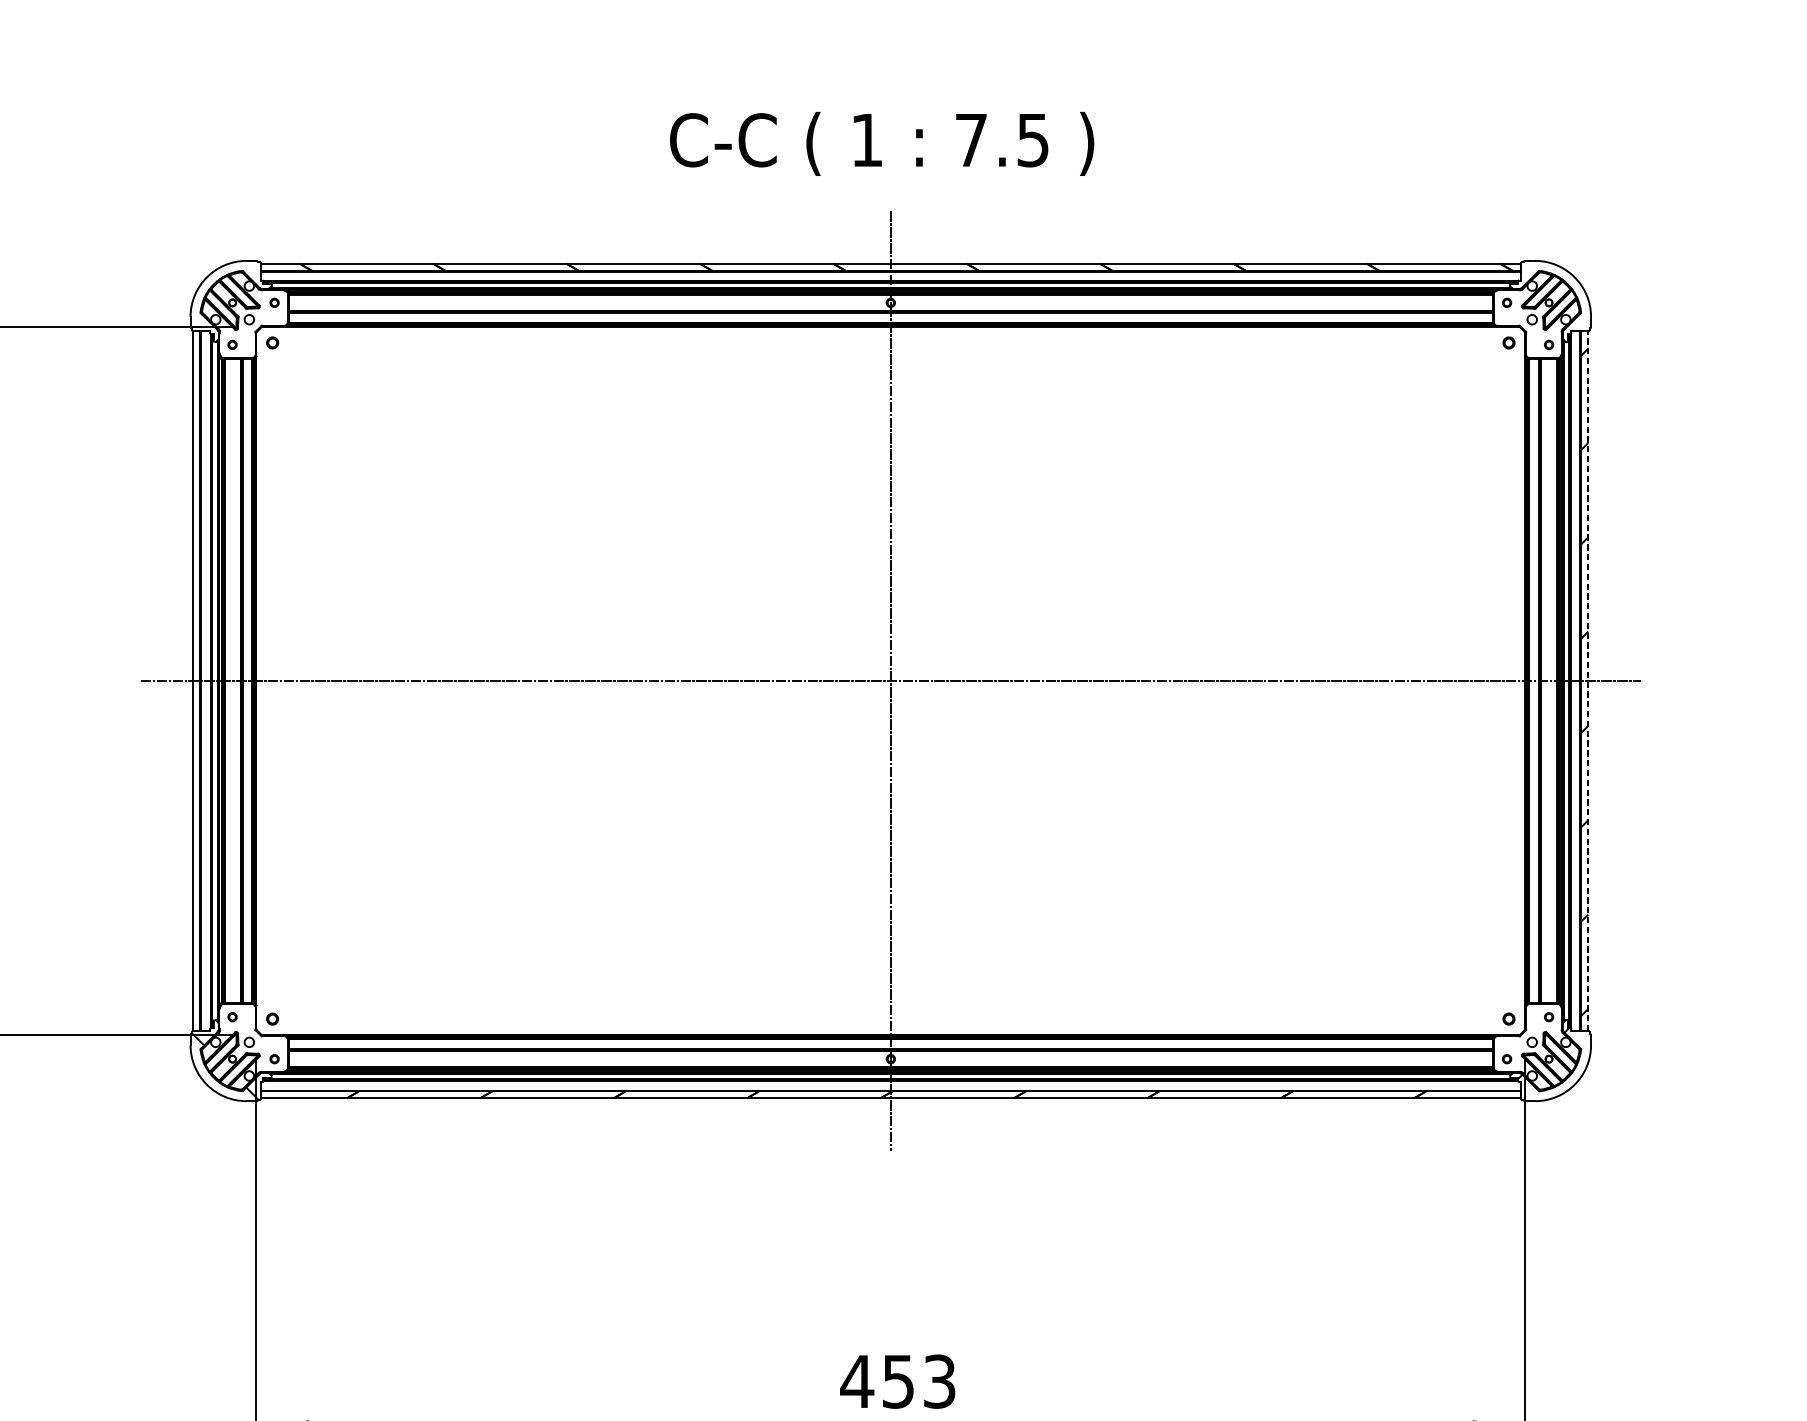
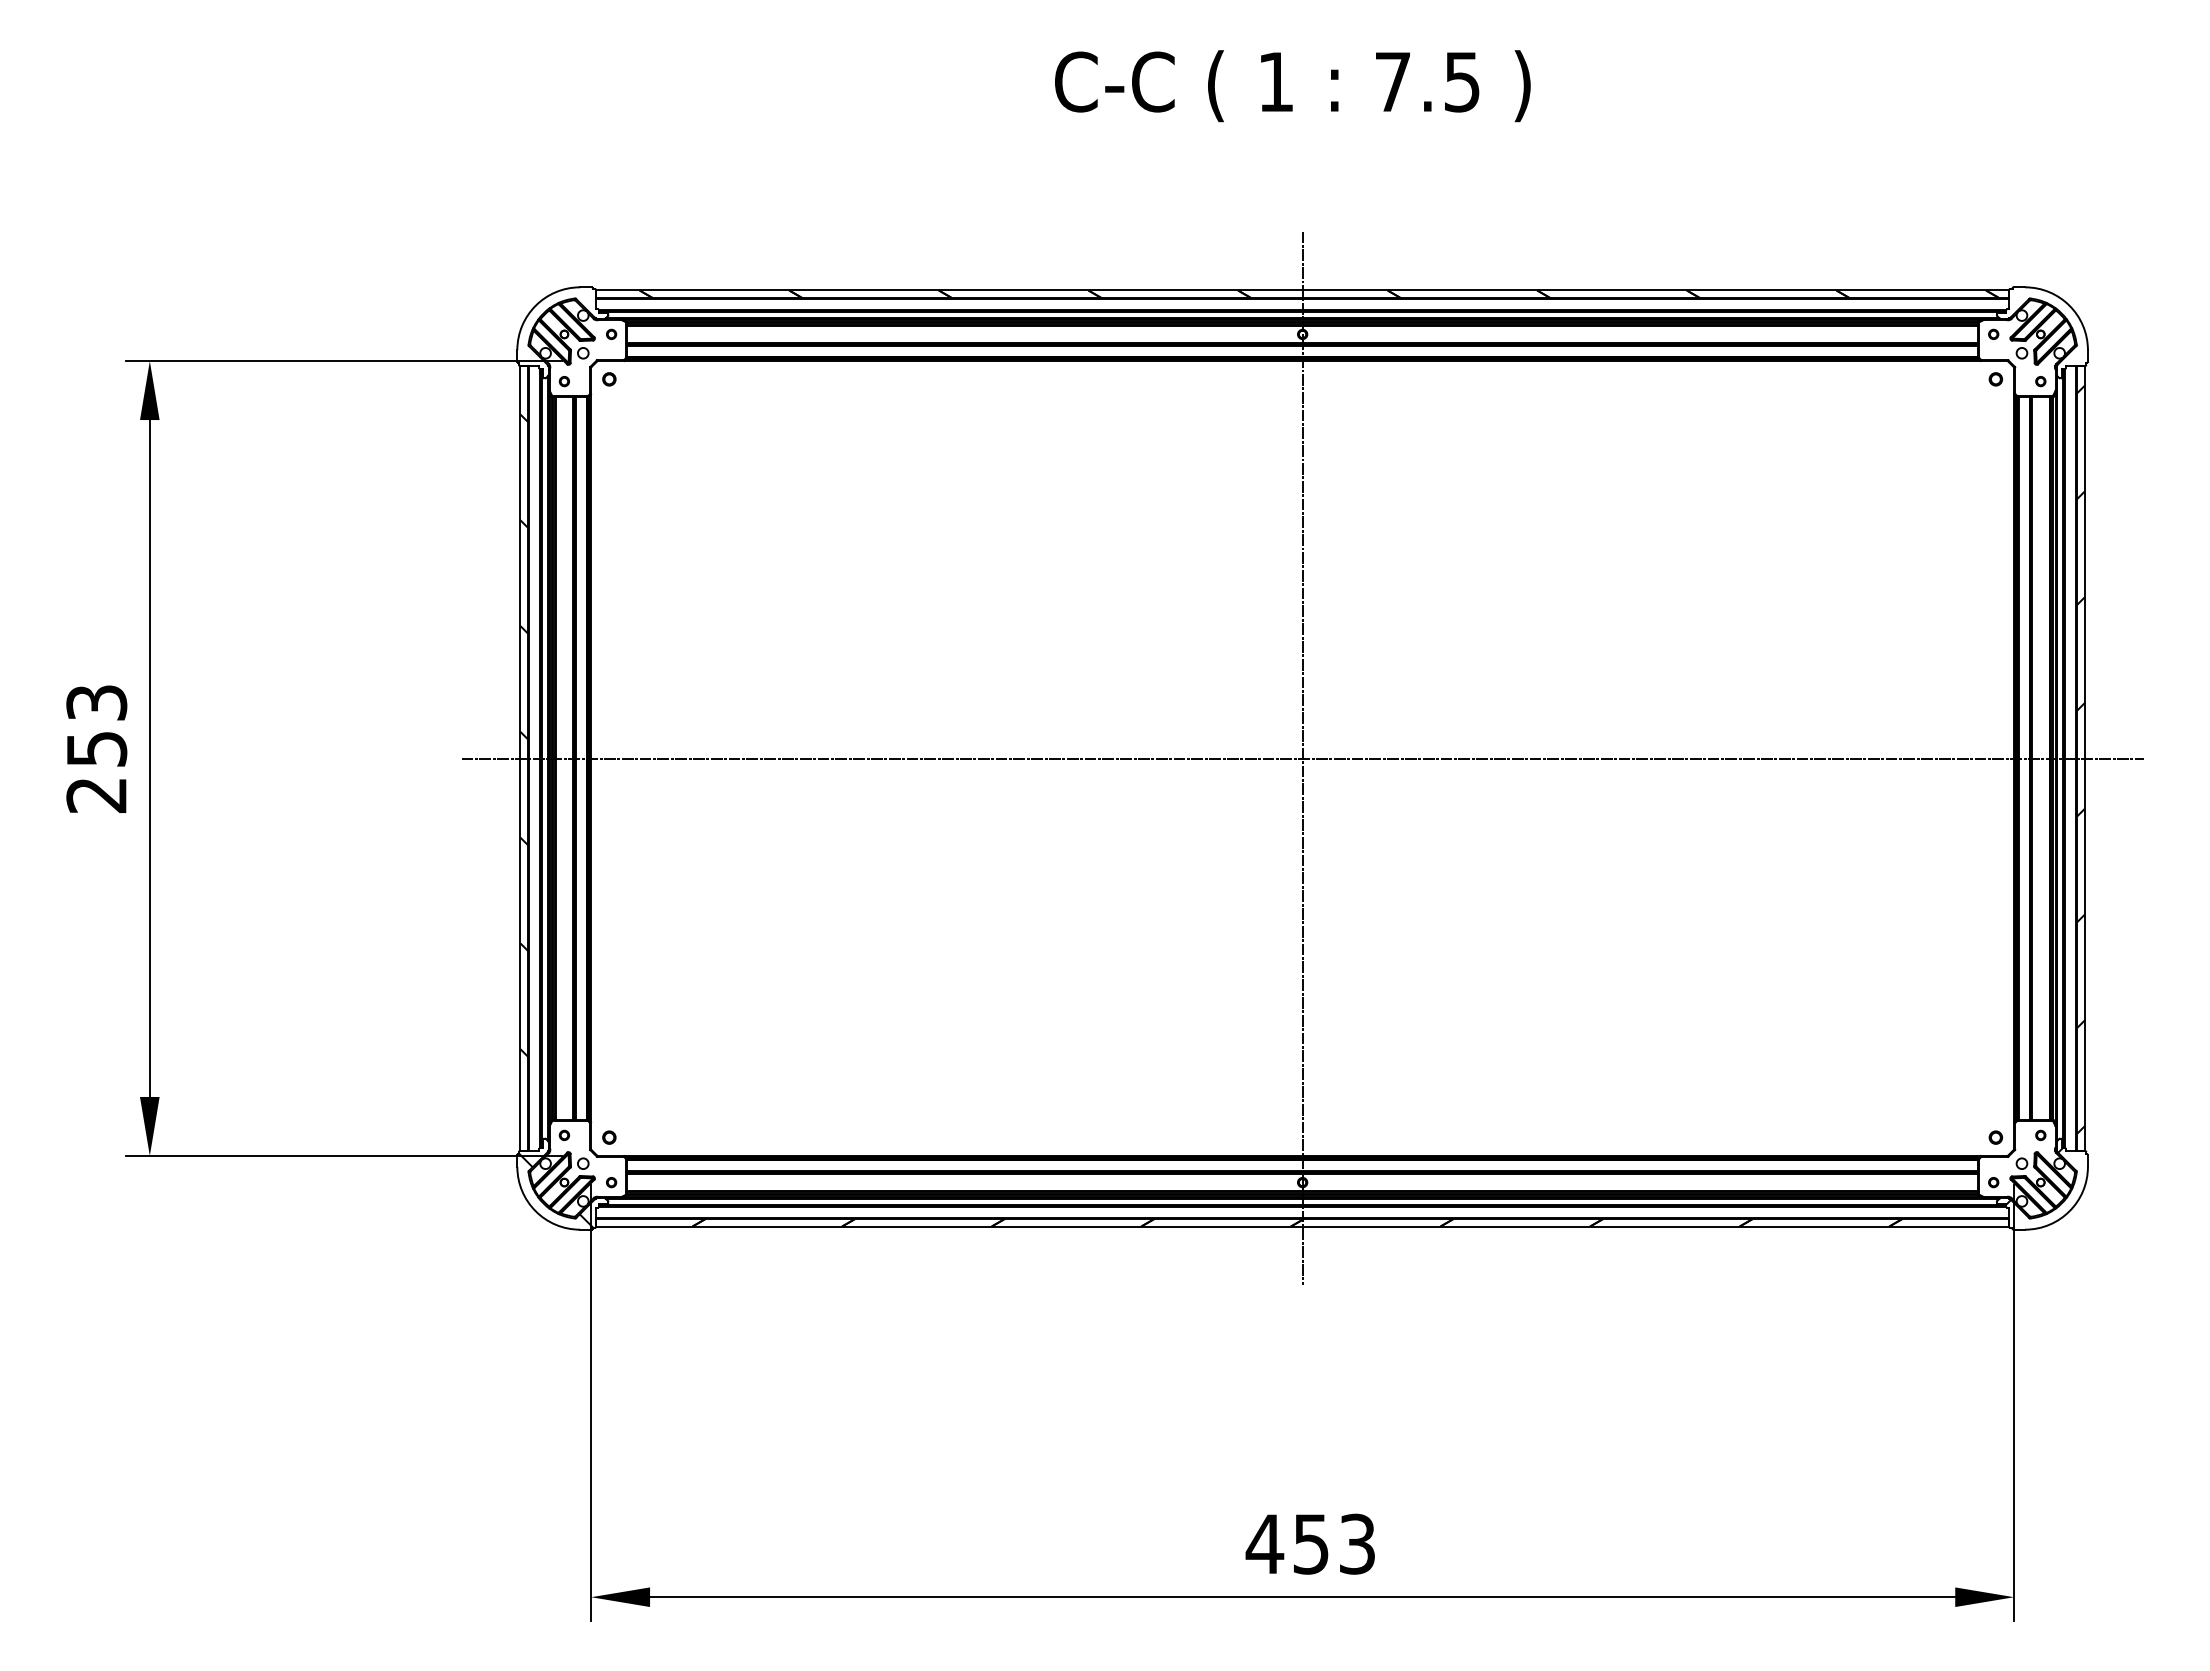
text: (881, 144) -> (1292, 86), moved
hatch: (196, 660) -> (524, 735), added
line: (1588, 681) -> (2084, 758), dashed -> solid

